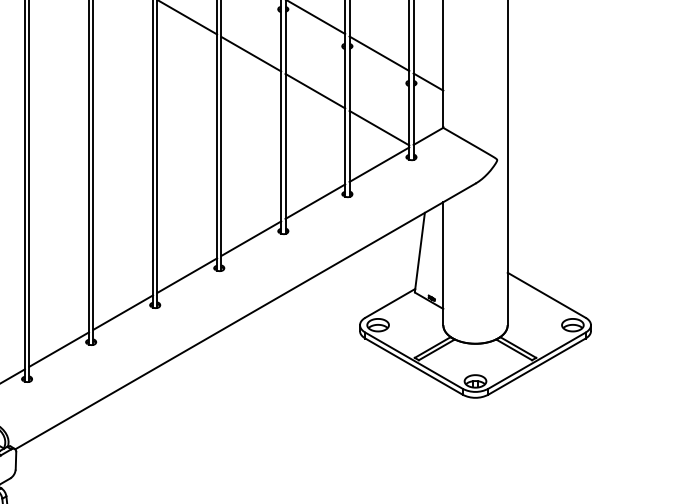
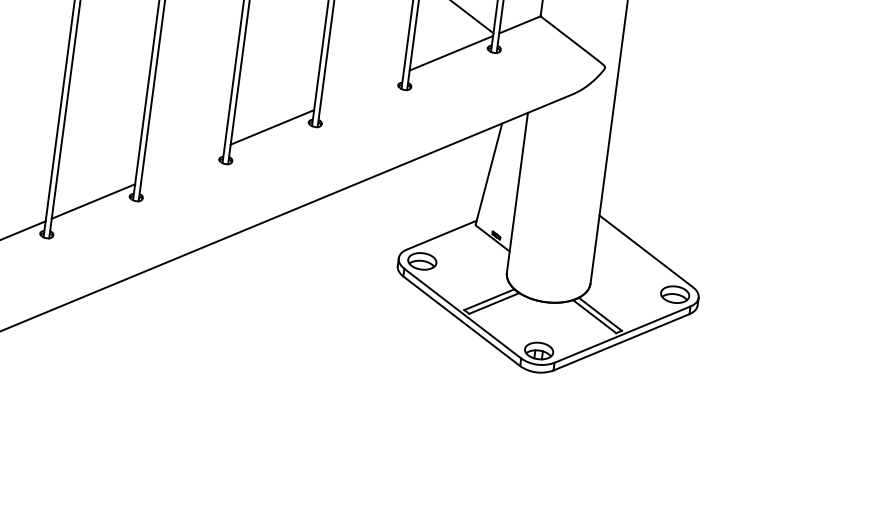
line: (315, 201) -> (362, 90), removed
line: (187, 275) -> (183, 164), removed

